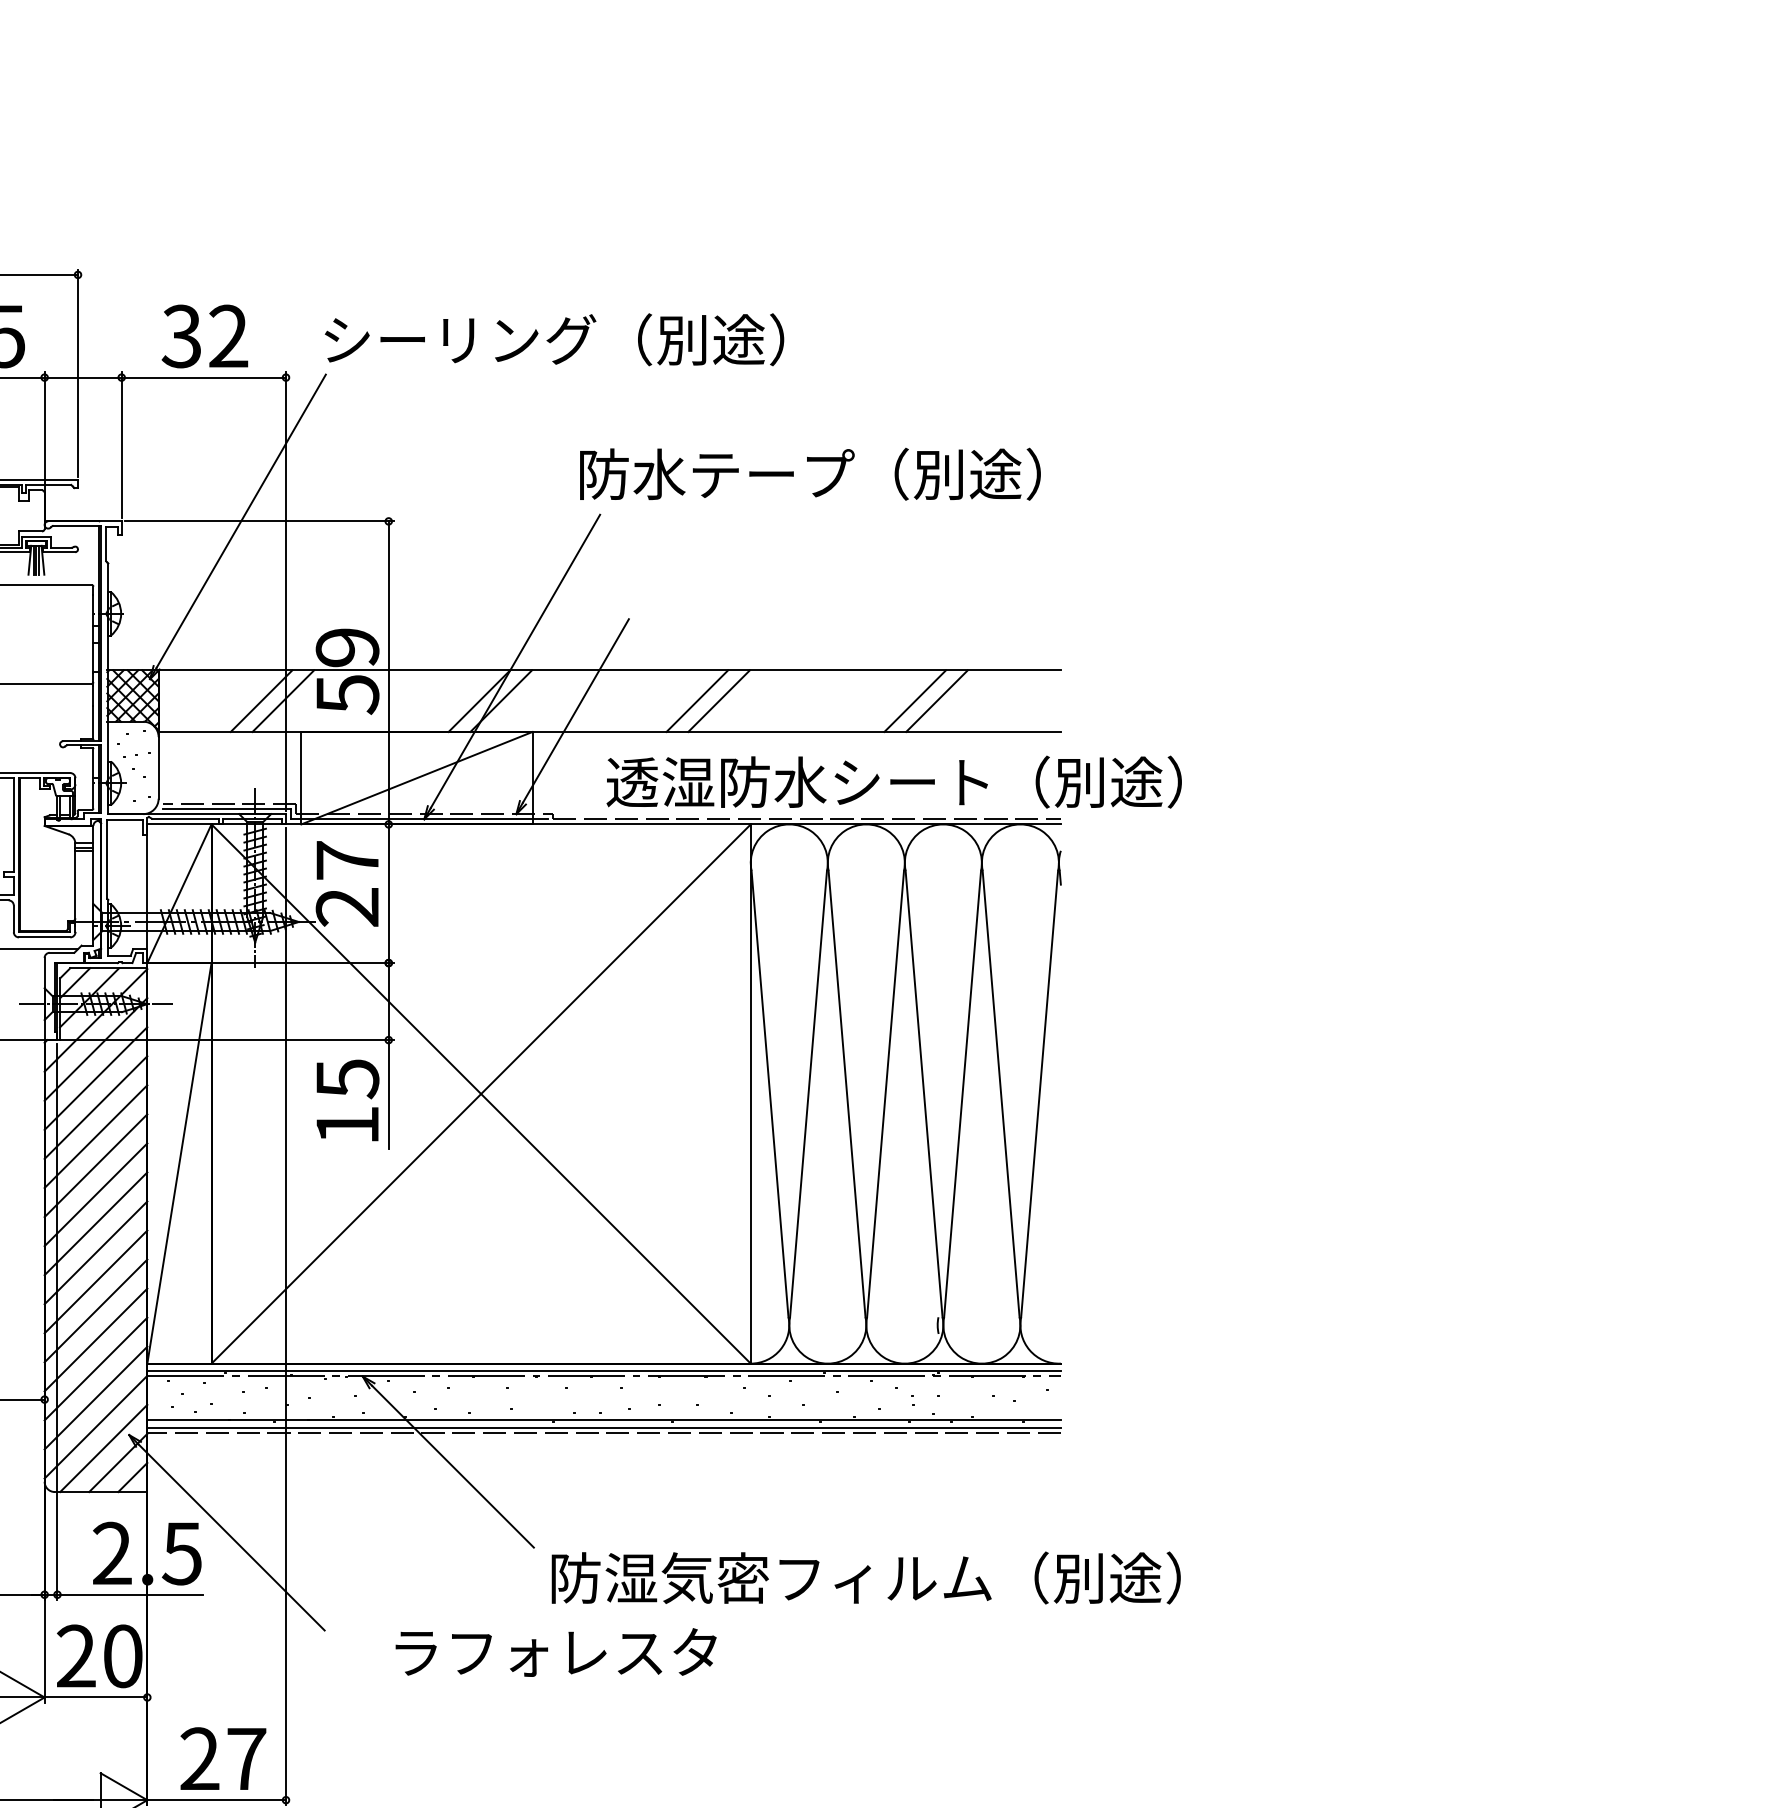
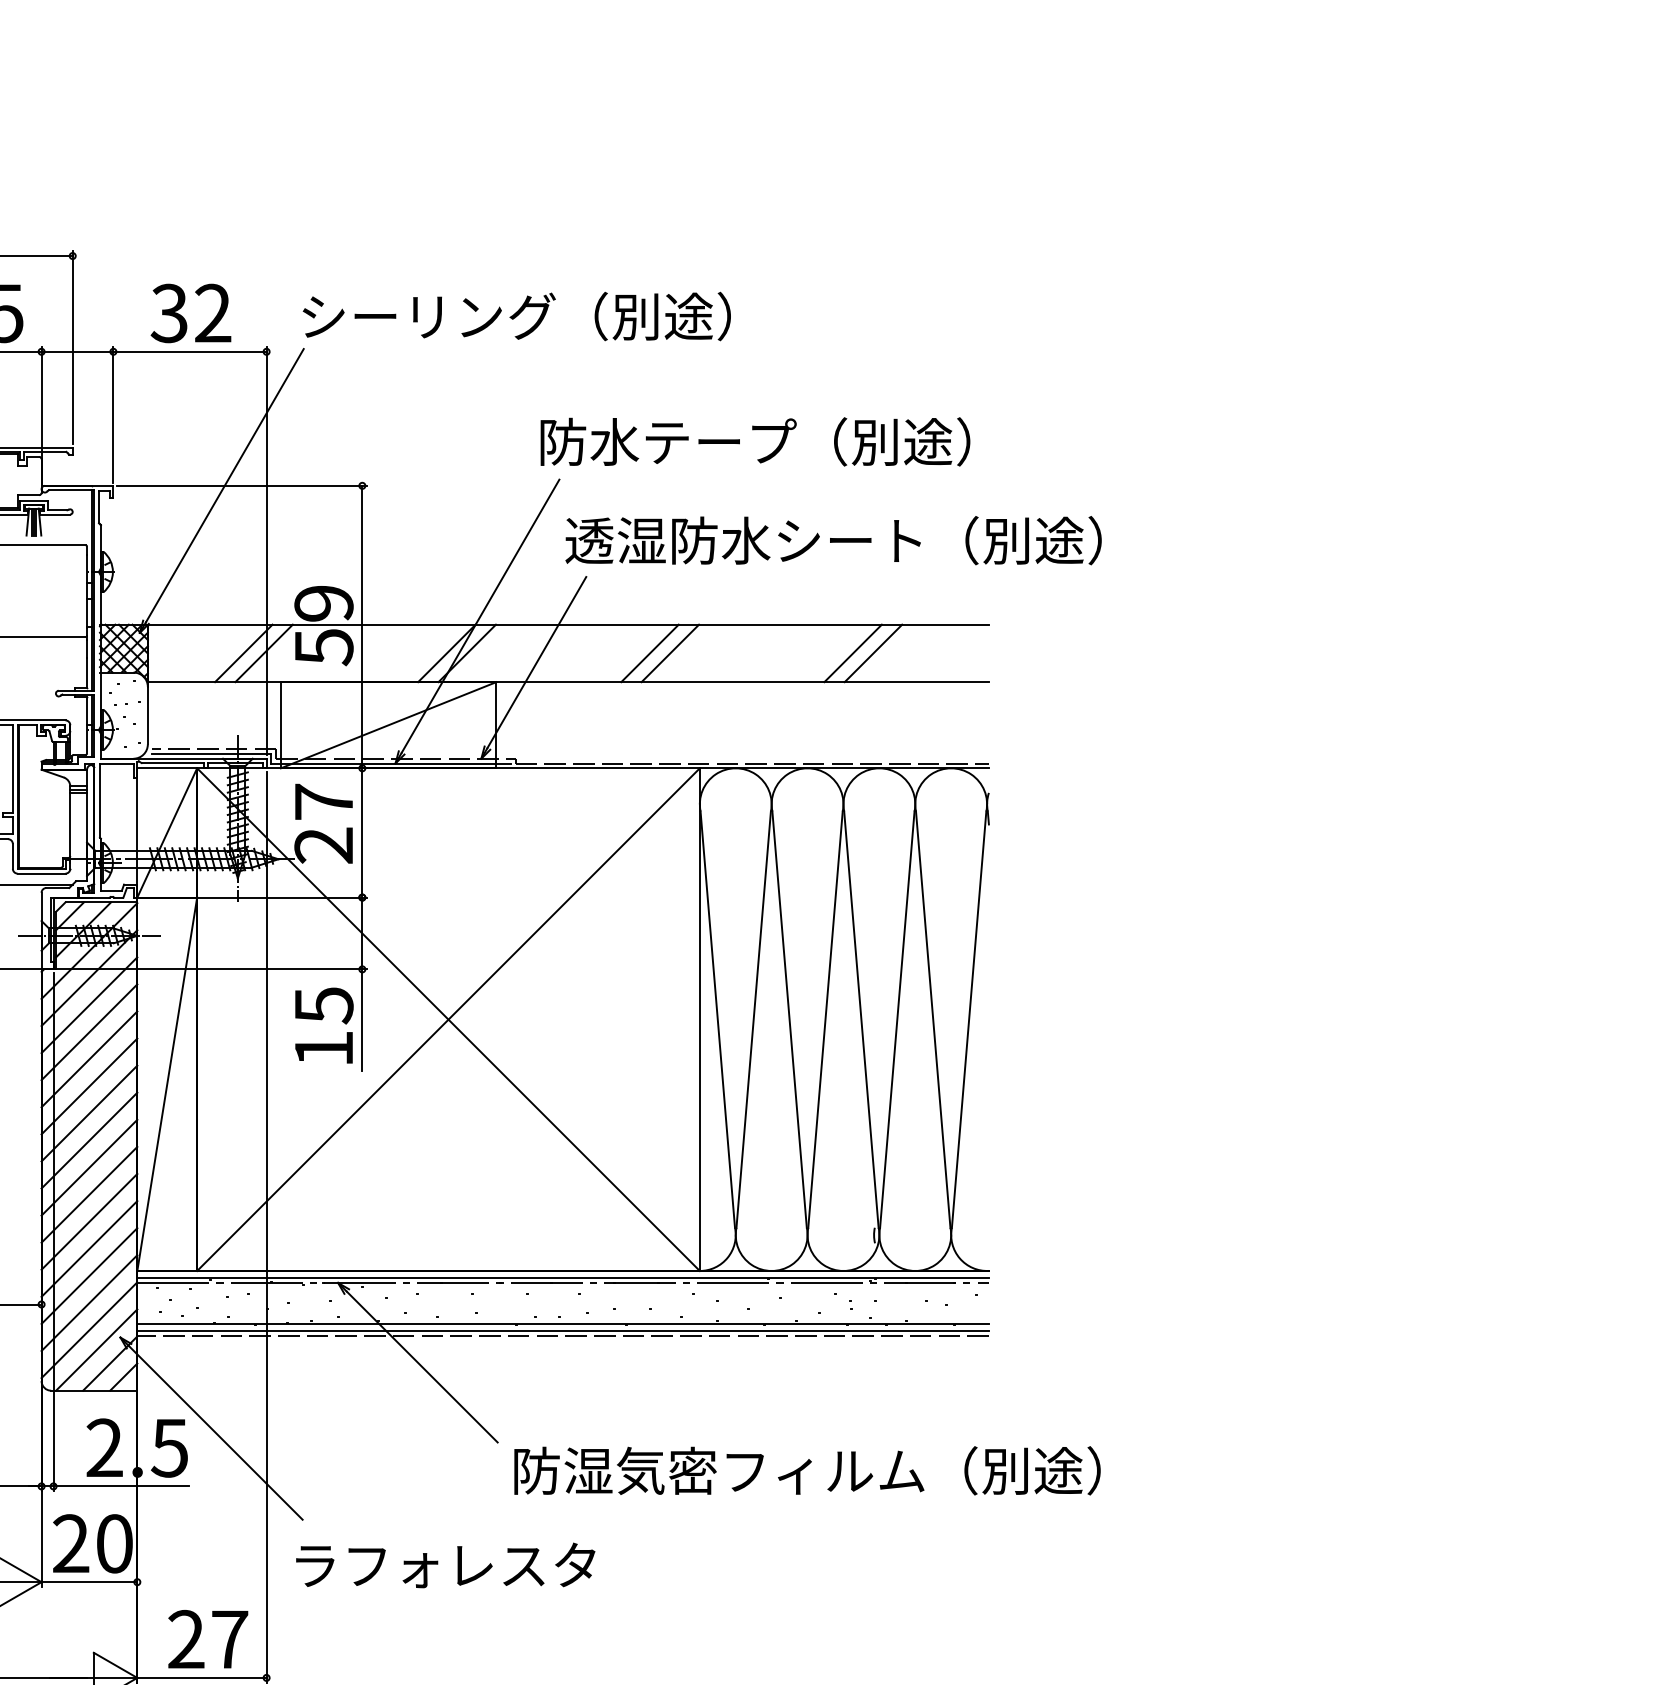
text: (893, 781) -> (832, 540), moved
text: (555, 1652) -> (445, 1565), moved

